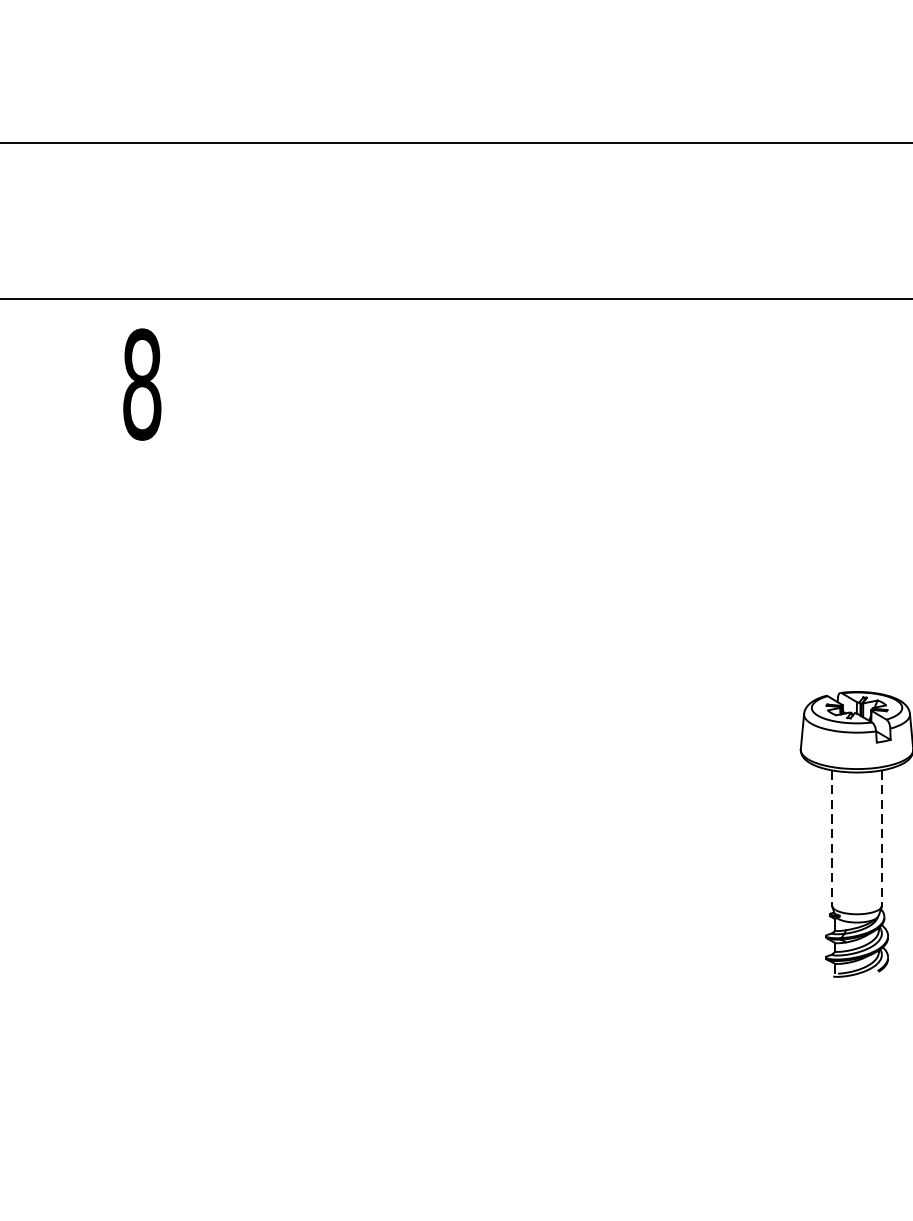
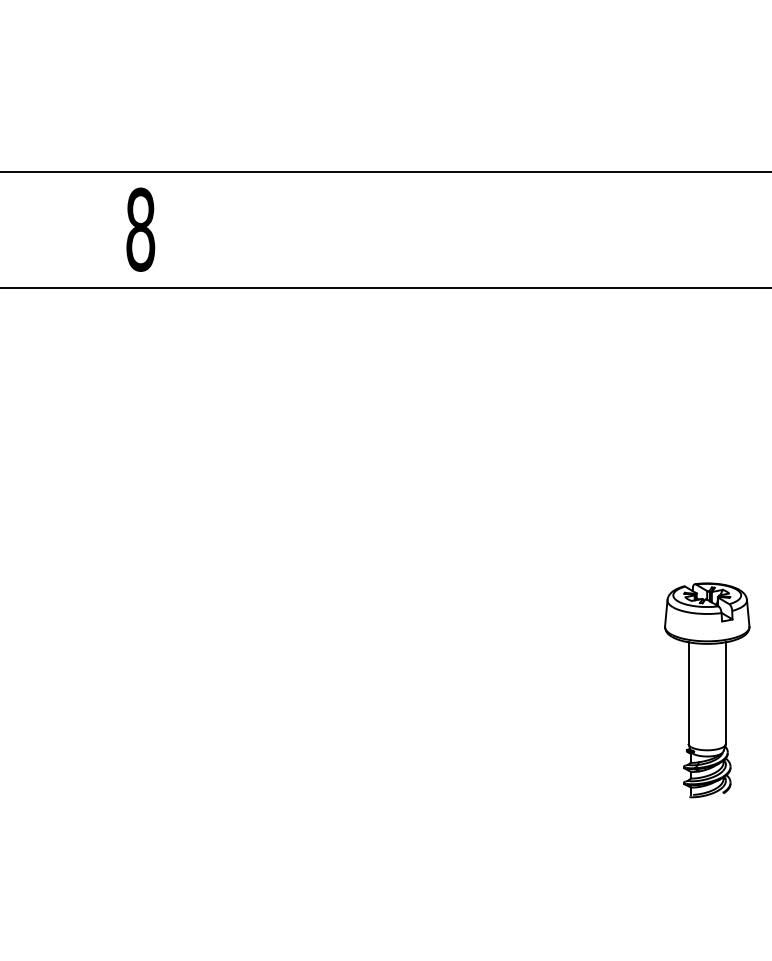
text: (141, 384) -> (140, 229), moved
line: (832, 838) -> (688, 693), dashed -> solid
line: (881, 838) -> (725, 693), dashed -> solid

